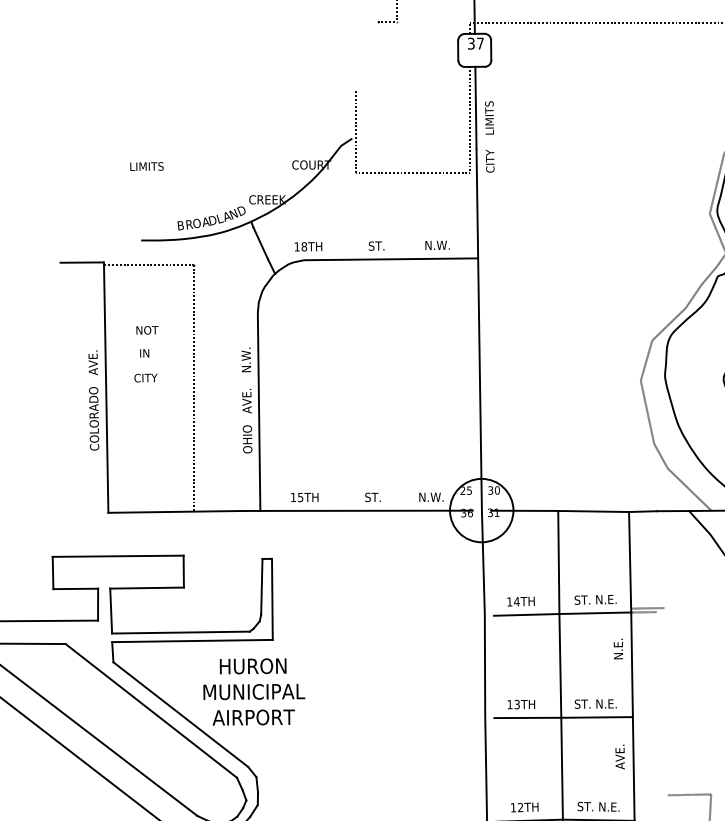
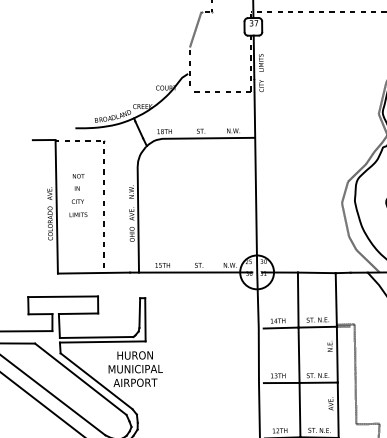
line: (366, 55) -> (195, 29), added
text: (146, 165) -> (78, 214), moved
line: (666, 701) -> (355, 374), added

